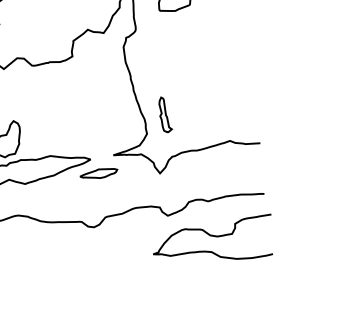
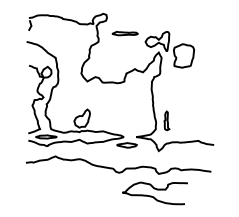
curve: (213, 250) -> (154, 196), moved

